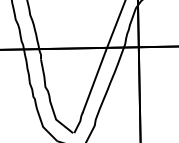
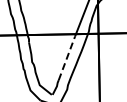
line: (95, 80) -> (67, 57), solid -> dashed

